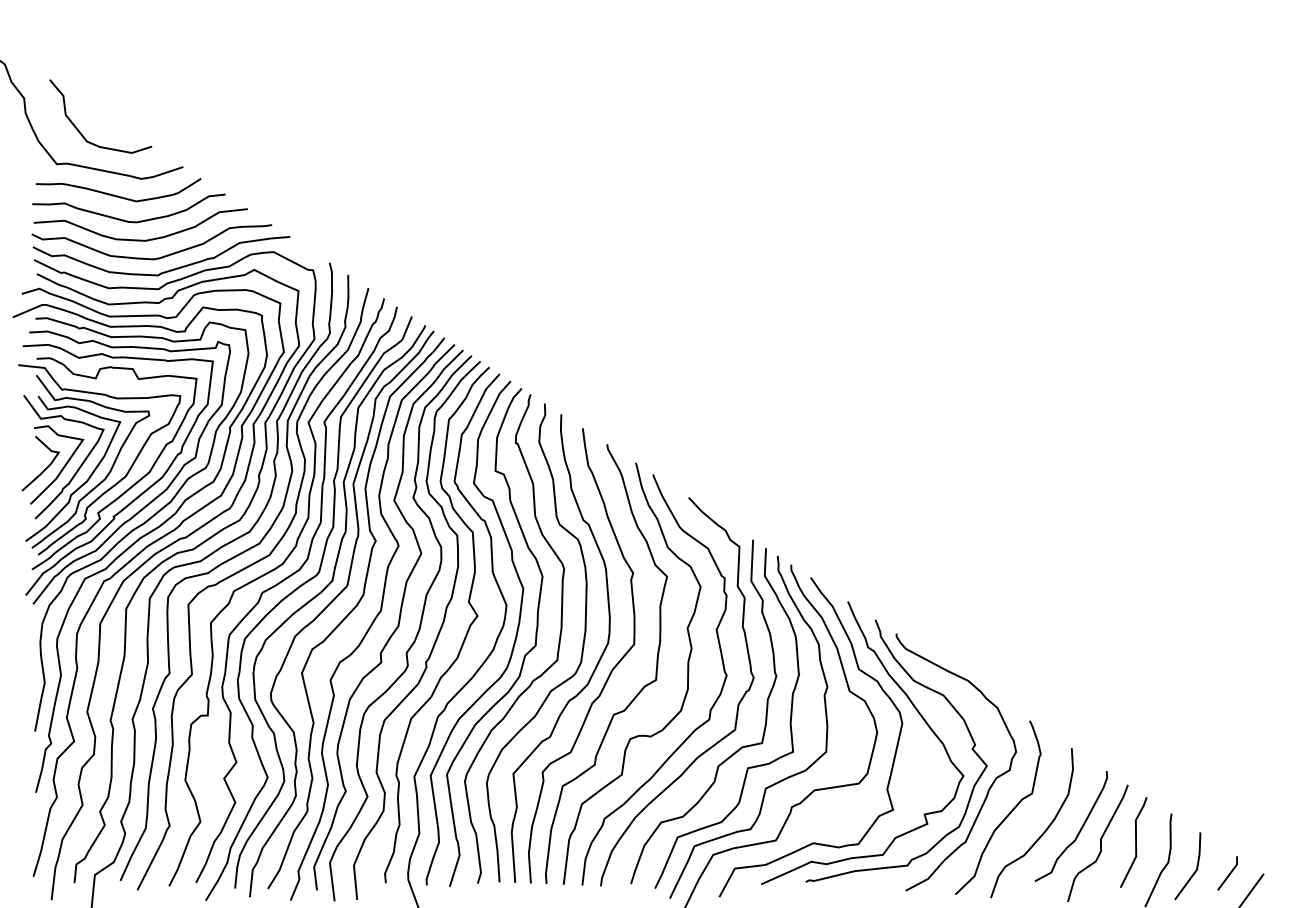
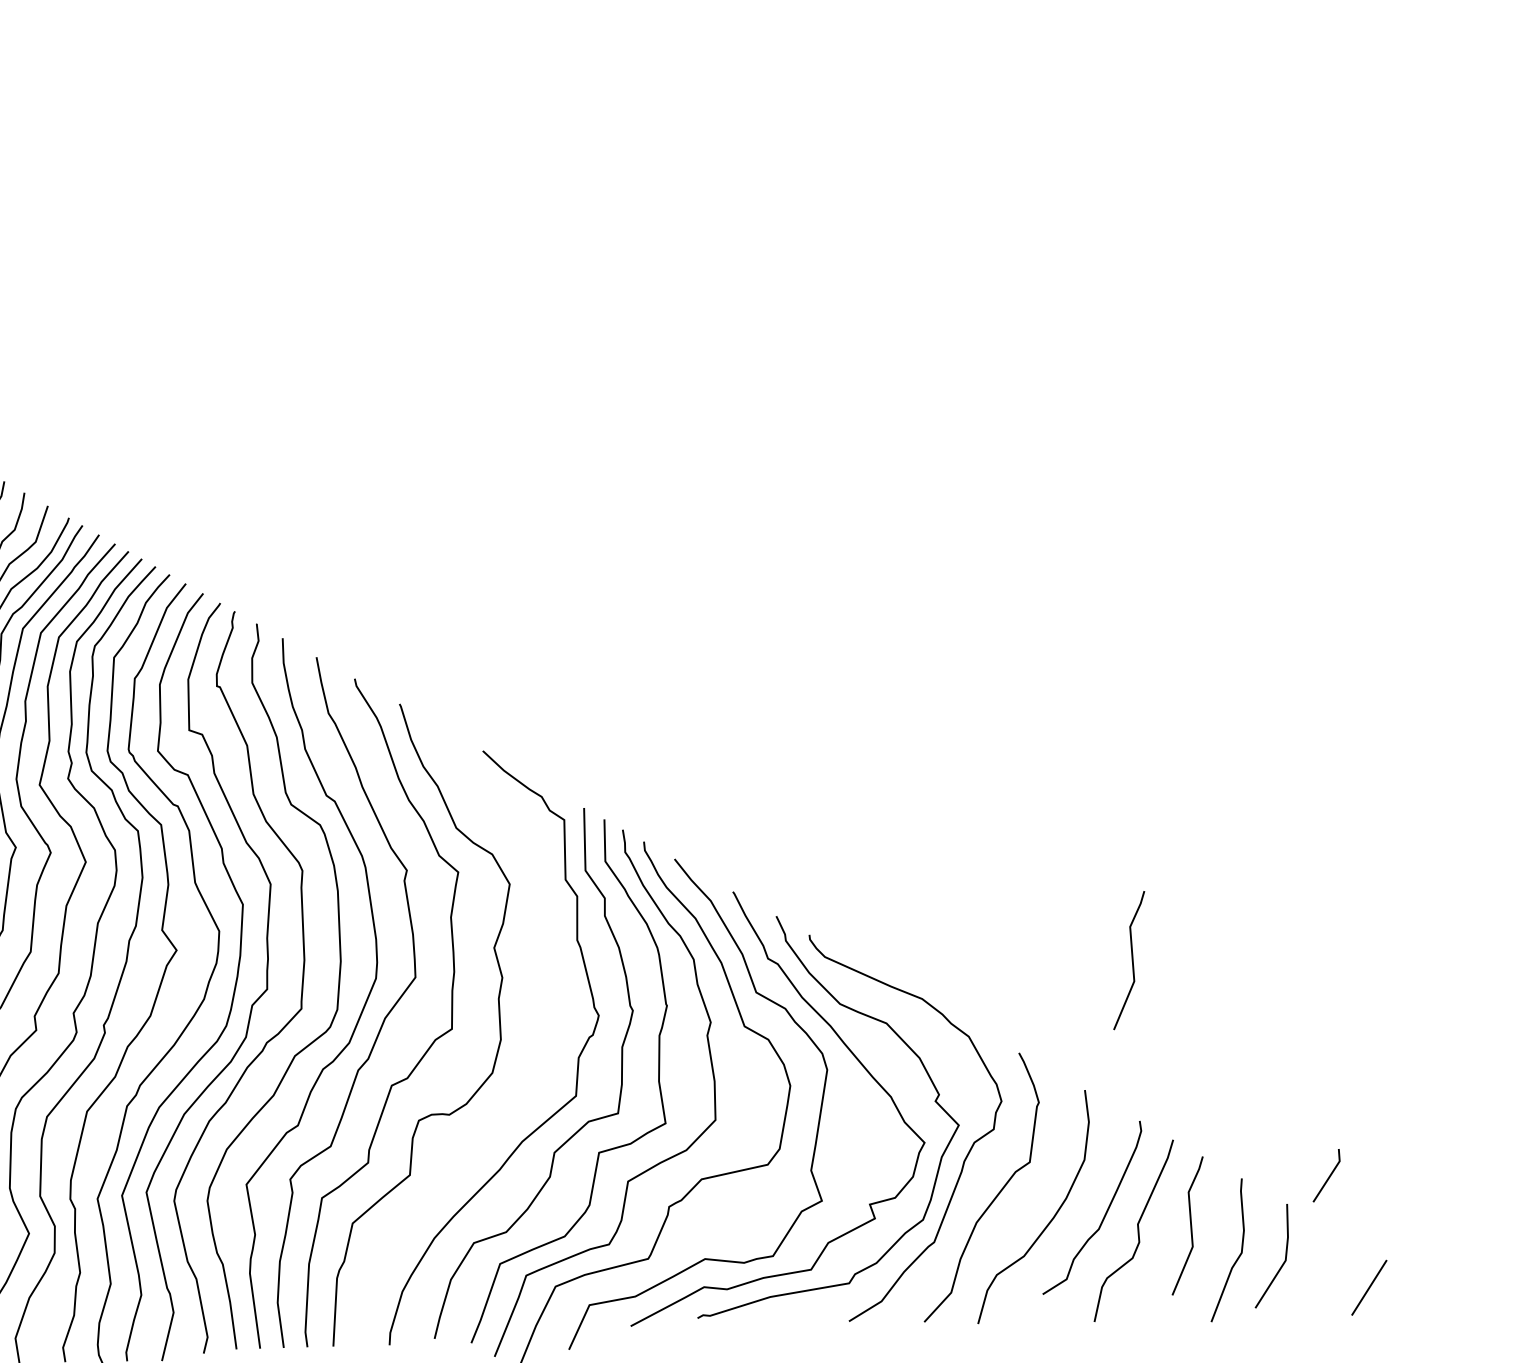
line: (1108, 664) -> (1131, 960), added
curve: (710, 708) -> (536, 1066), removed
line: (1228, 874) -> (1327, 1177), moved

